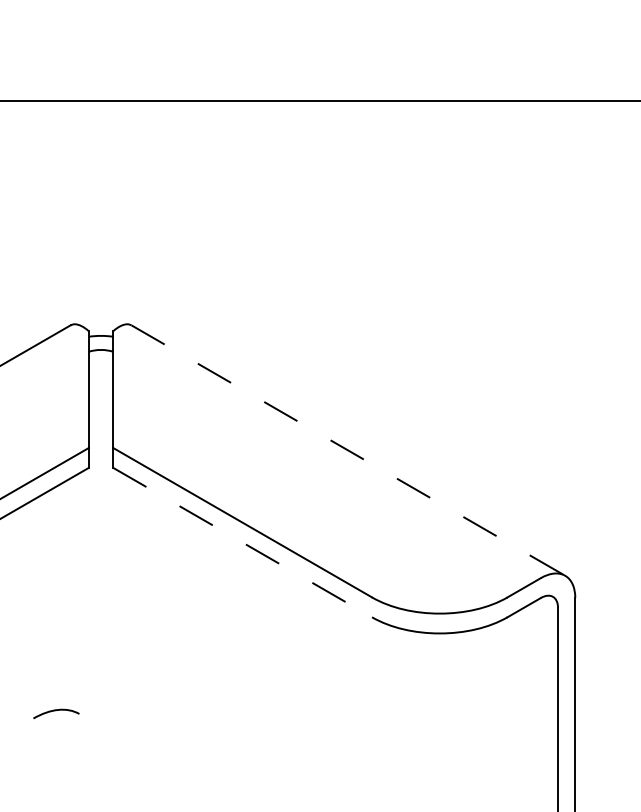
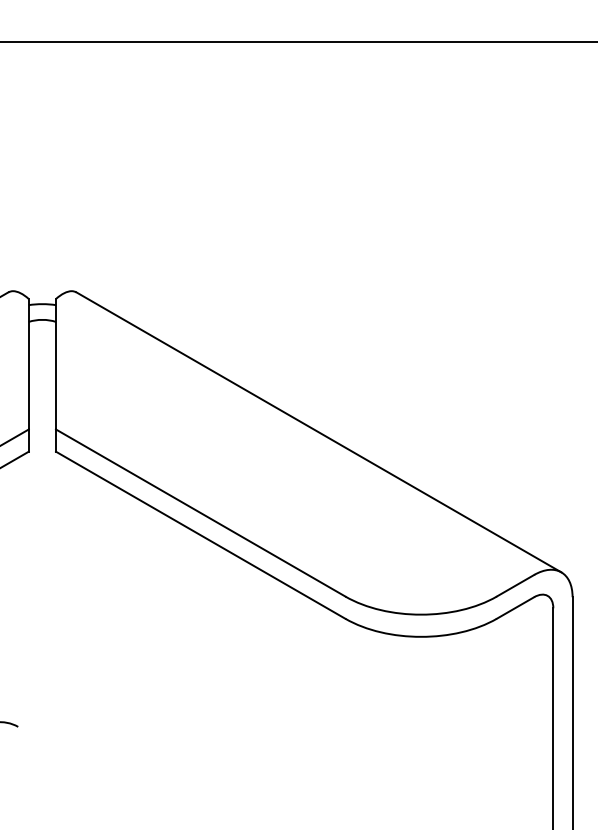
line: (348, 450) -> (319, 432), dashed -> solid
line: (243, 542) -> (201, 535), dashed -> solid

